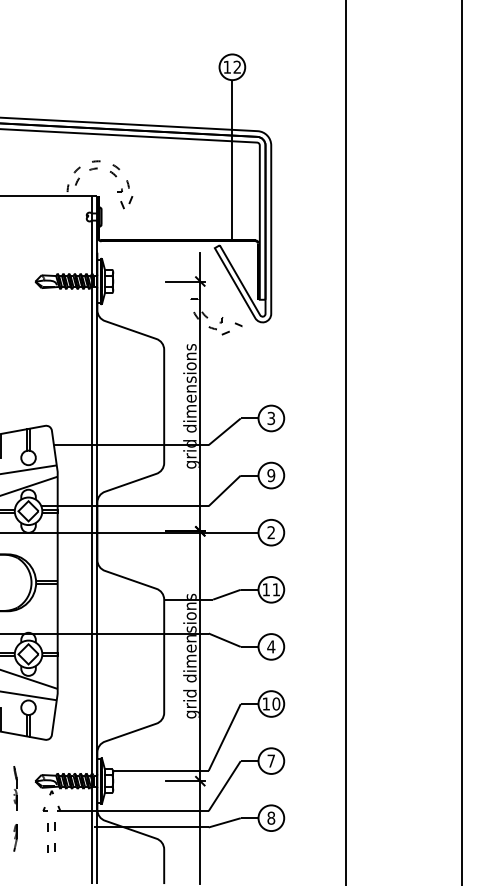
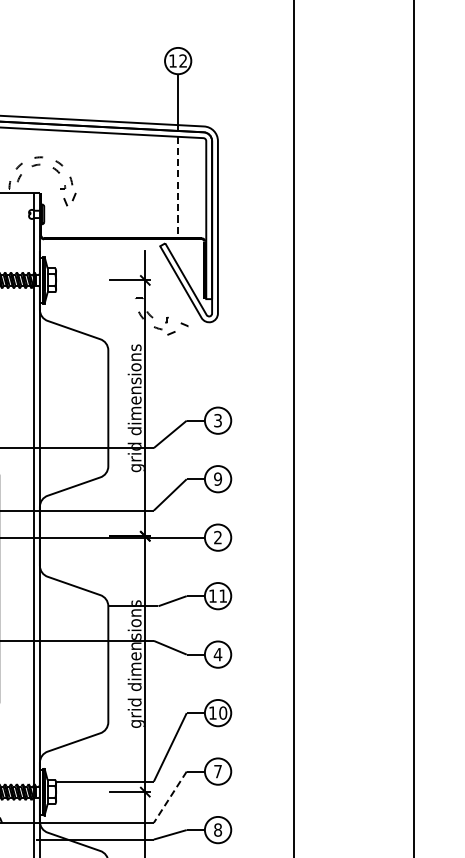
line: (232, 185) -> (178, 182), solid -> dashed
line: (224, 786) -> (170, 797), solid -> dashed

